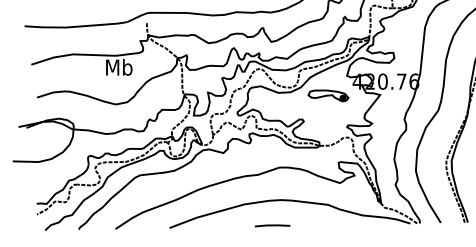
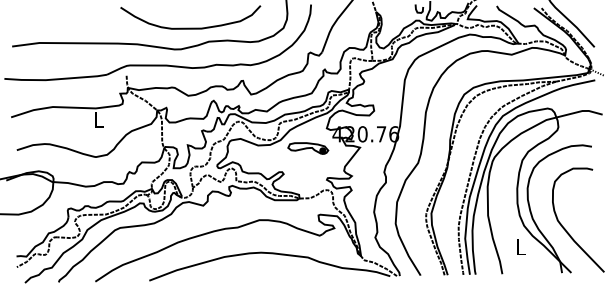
text: (118, 66) -> (98, 119), Mb -> L
line: (271, 225) -> (251, 278), removed

